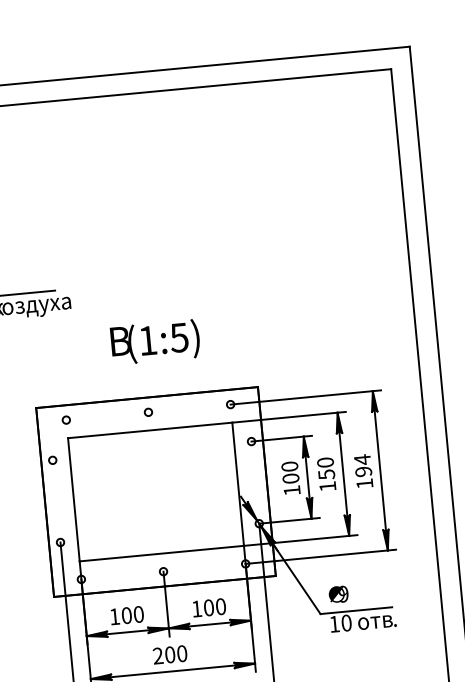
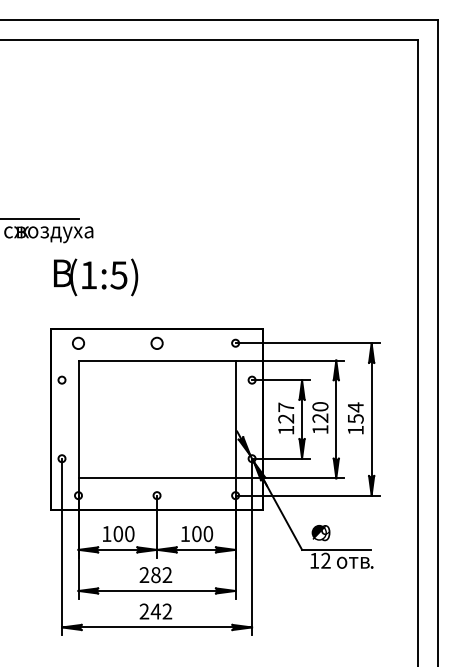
text: (156, 342) -> (96, 277), moved
circle: (147, 411) -> (156, 342), size x1.6
circle: (66, 419) -> (78, 342), size x1.6
text: (290, 471) -> (286, 412), 100 -> 127
text: (363, 471) -> (355, 418), 194 -> 154
text: (326, 474) -> (320, 418), 150 -> 120
text: (346, 622) -> (325, 560), 10 -> 12
text: (176, 654) -> (161, 575), 200 -> 282

